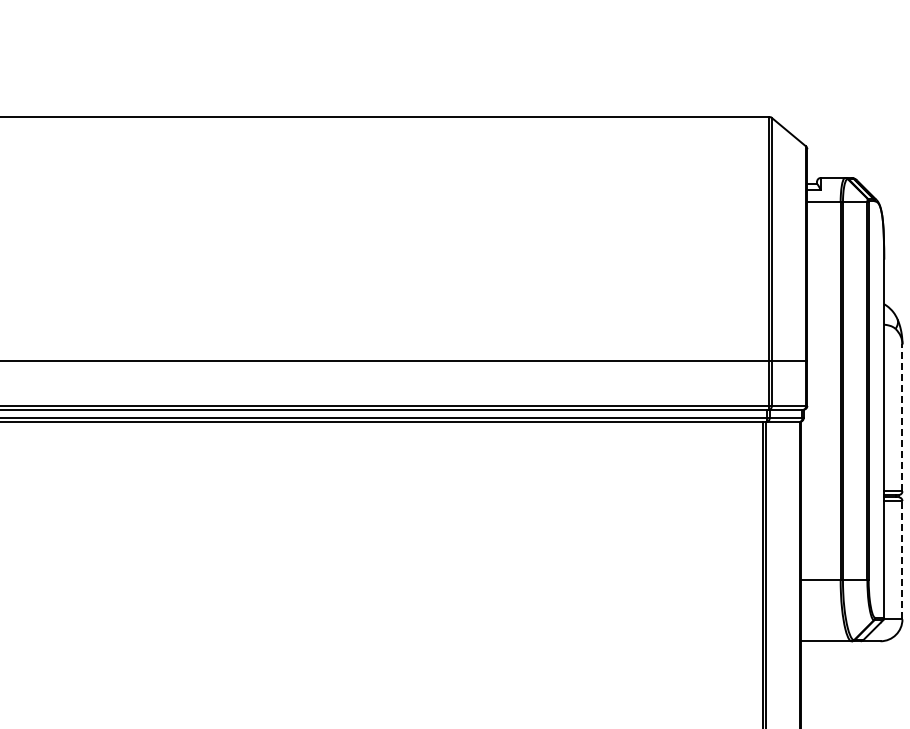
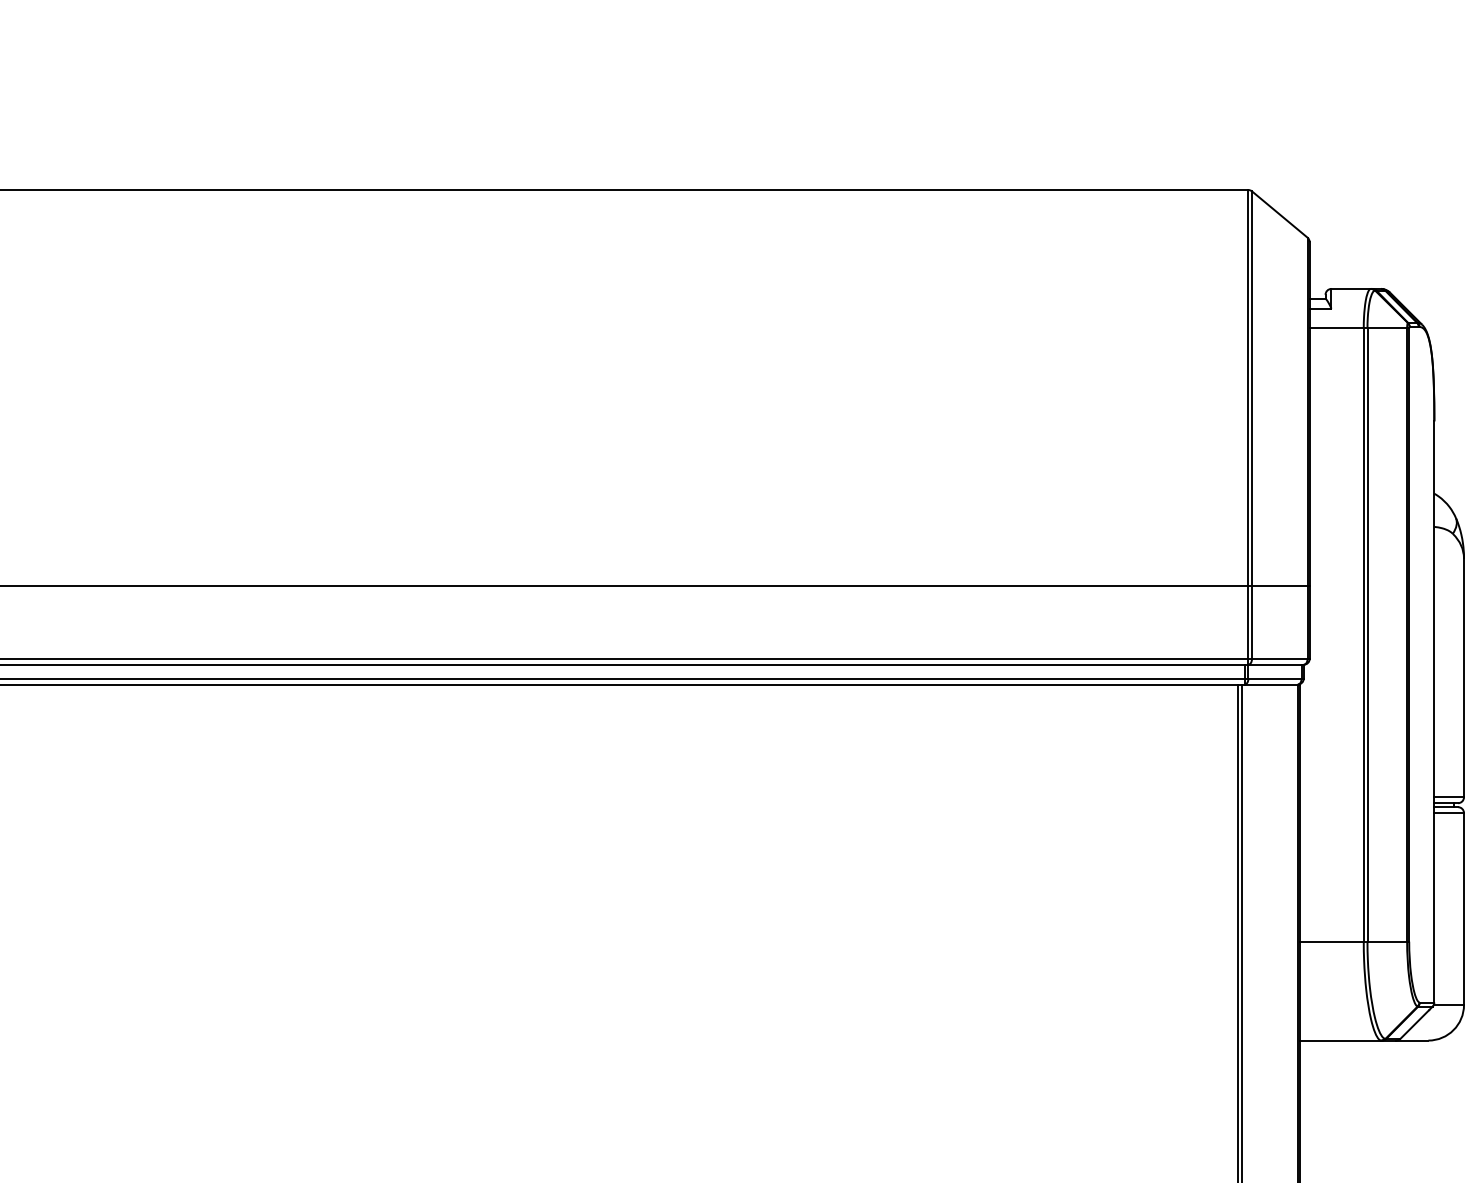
line: (902, 417) -> (1464, 677), dashed -> solid
line: (902, 559) -> (1464, 907), dashed -> solid

